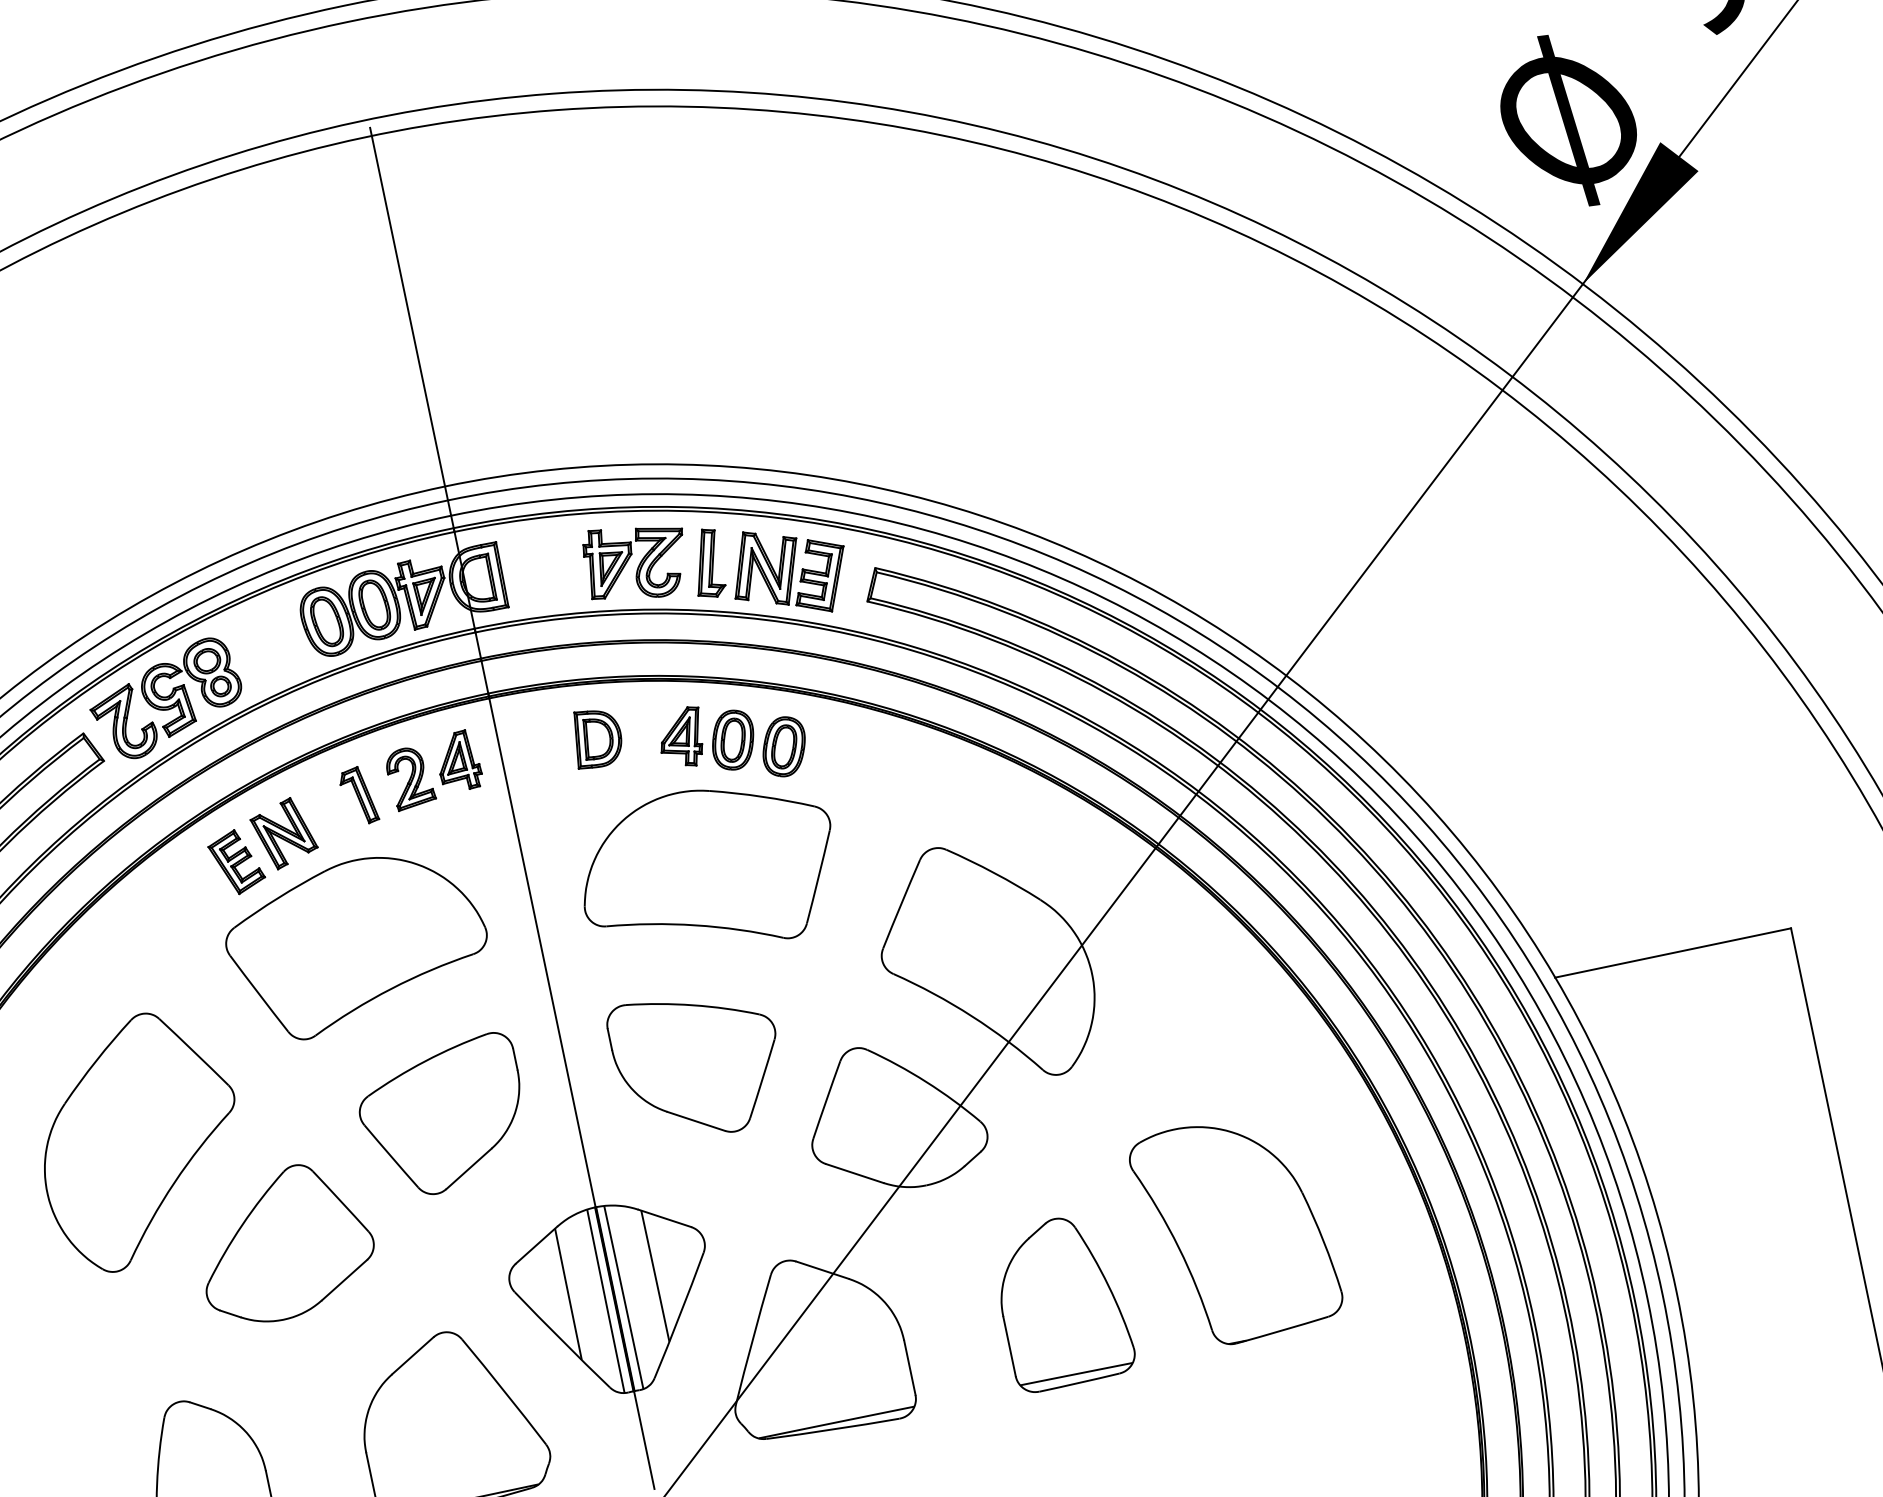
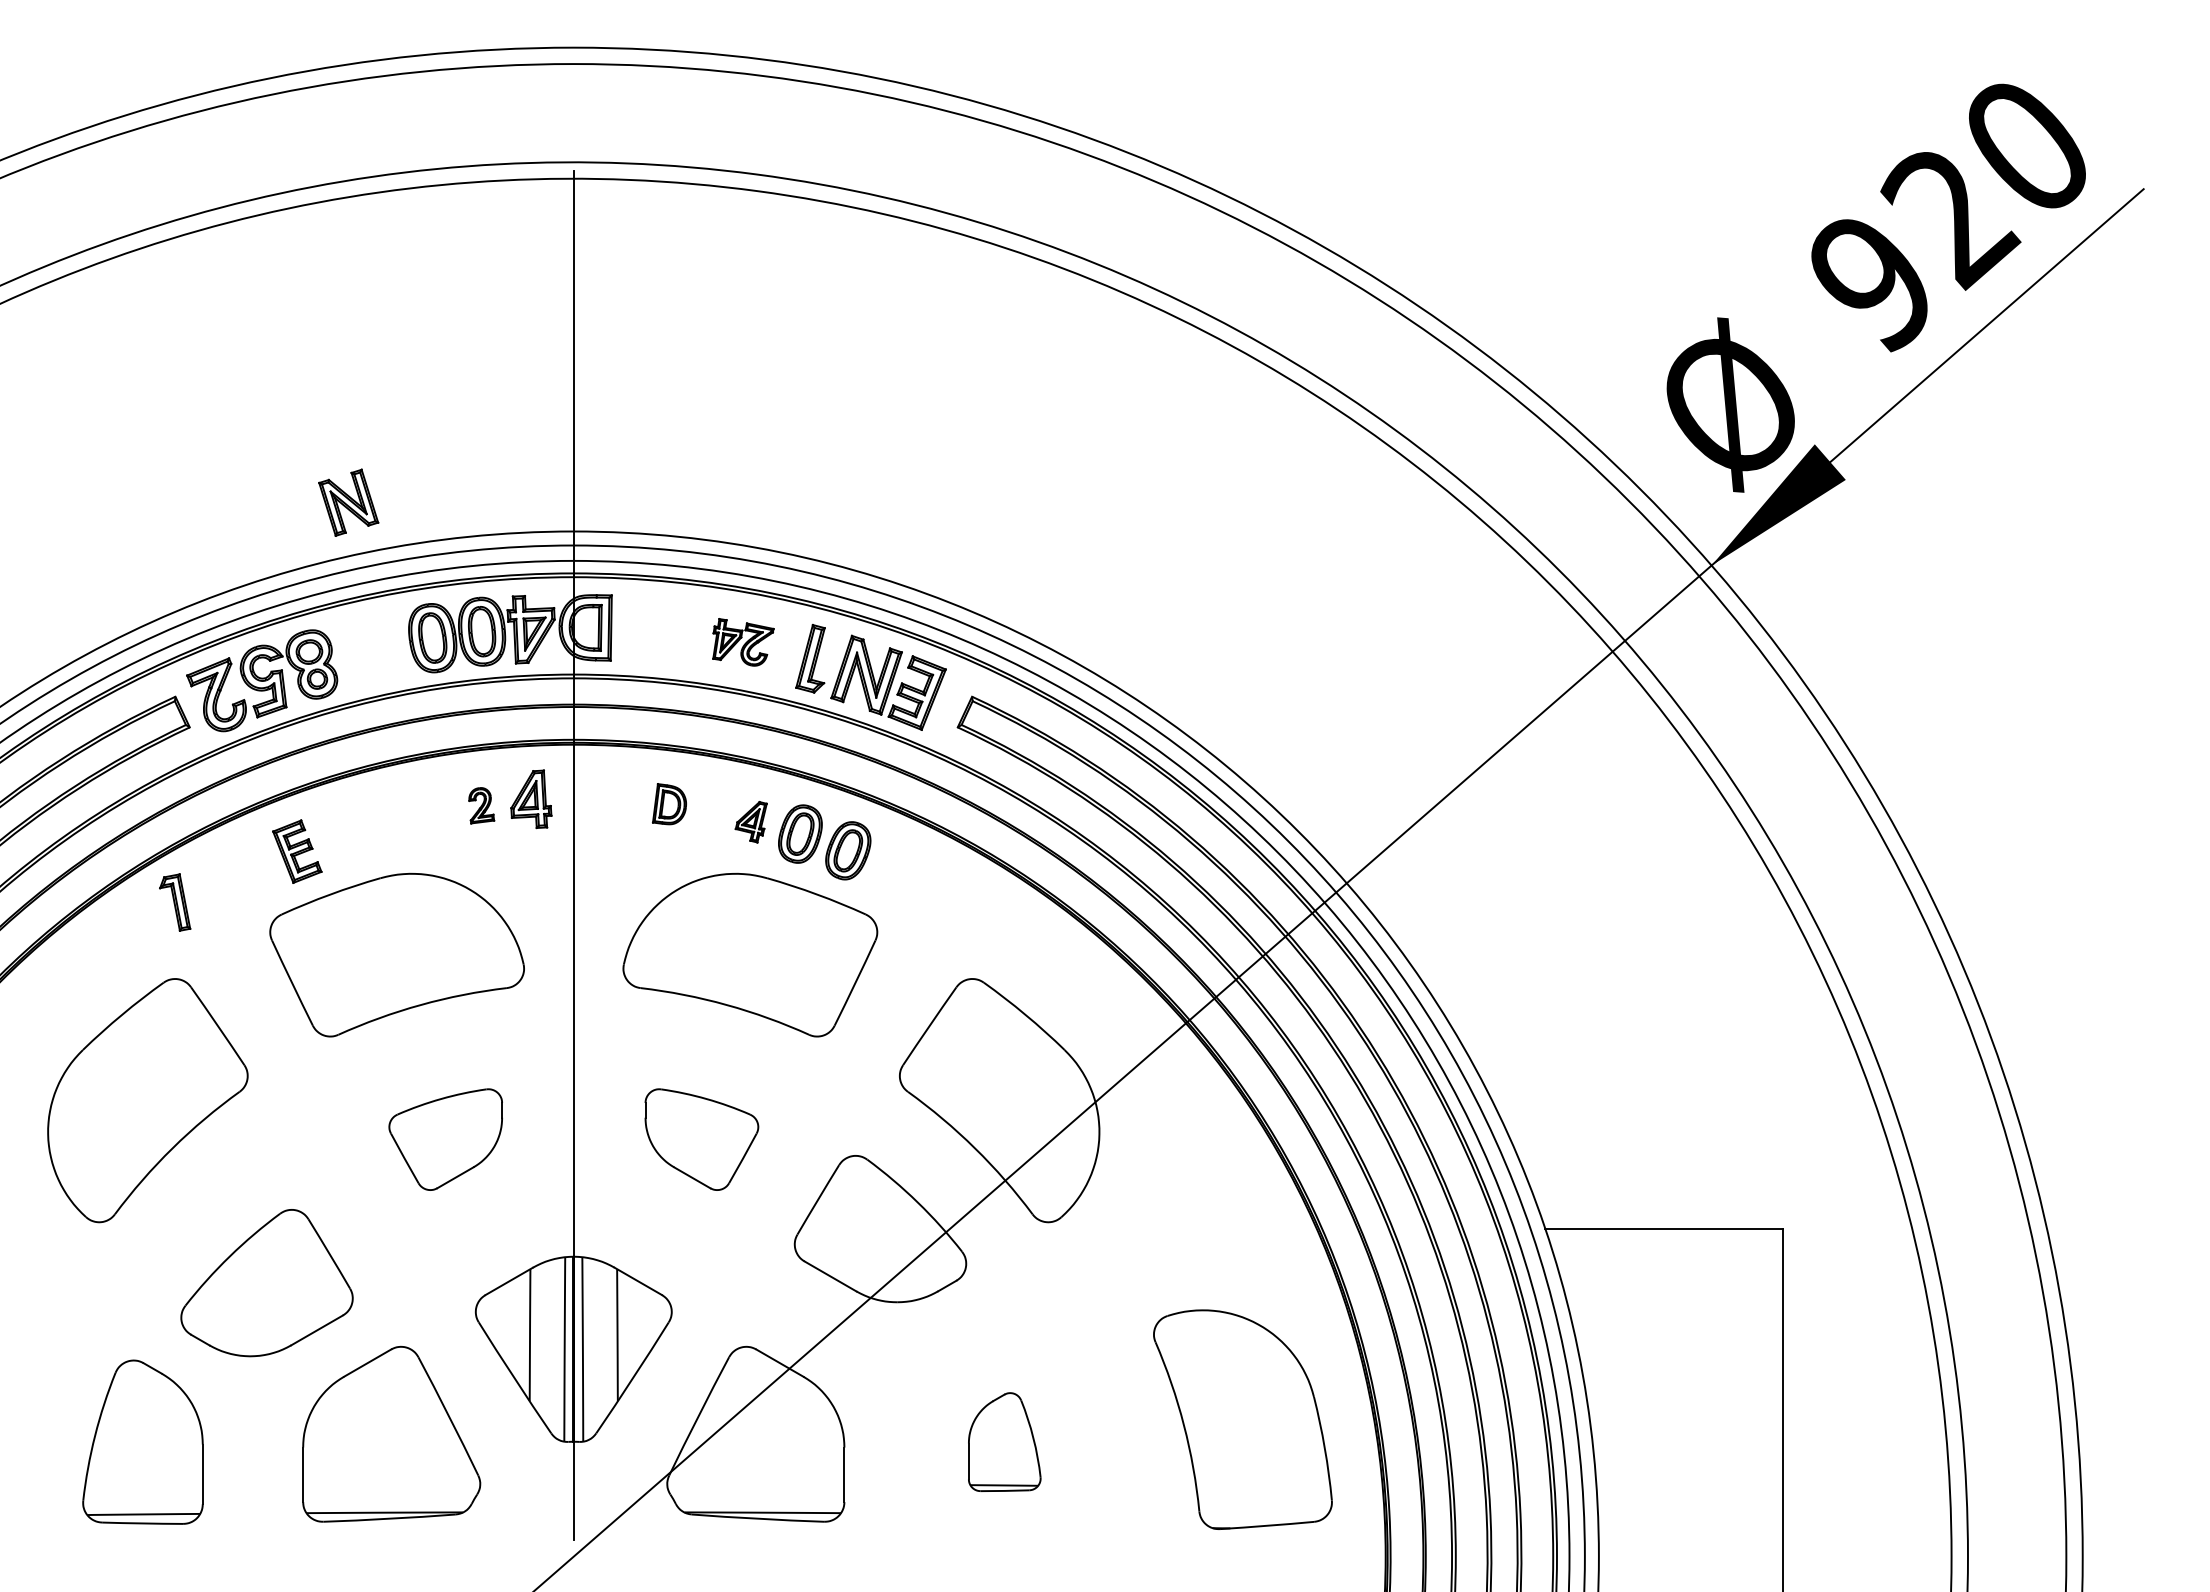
part: (636, 561) -> (743, 642), size x0.6
part: (596, 736) -> (669, 803), size x0.7
part: (682, 738) -> (751, 822), size x0.7
part: (410, 777) -> (481, 805), size x0.6
part: (358, 795) -> (175, 902), moved
part: (283, 833) -> (348, 502), moved
part: (698, 1064) -> (701, 1139), size x0.7
part: (443, 1117) -> (445, 1139), size x0.7
part: (1235, 1229) -> (1242, 1419), moved
part: (284, 1244) -> (266, 1283), moved
part: (1062, 1301) -> (1004, 1441), size x0.6

